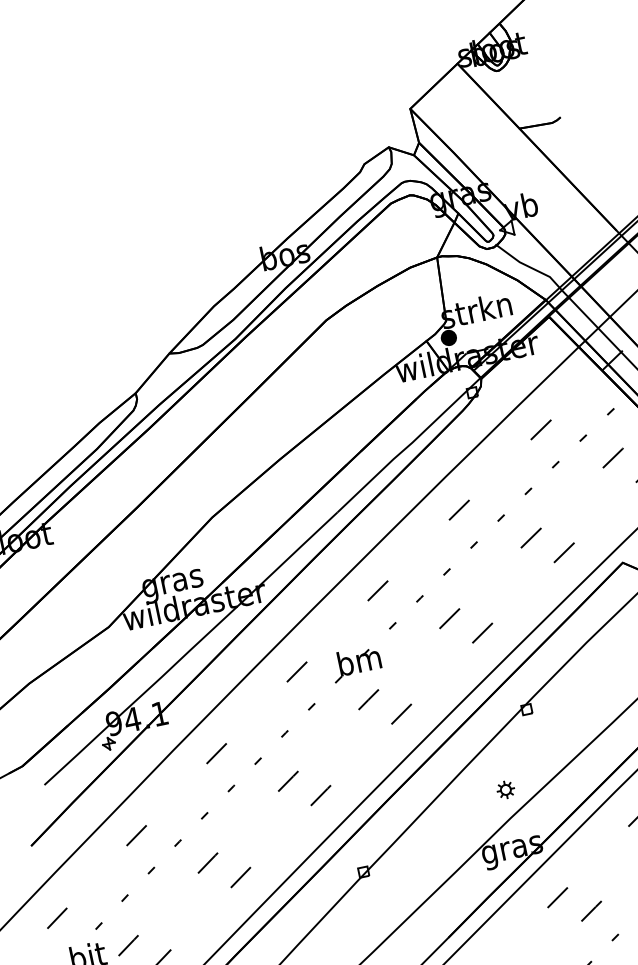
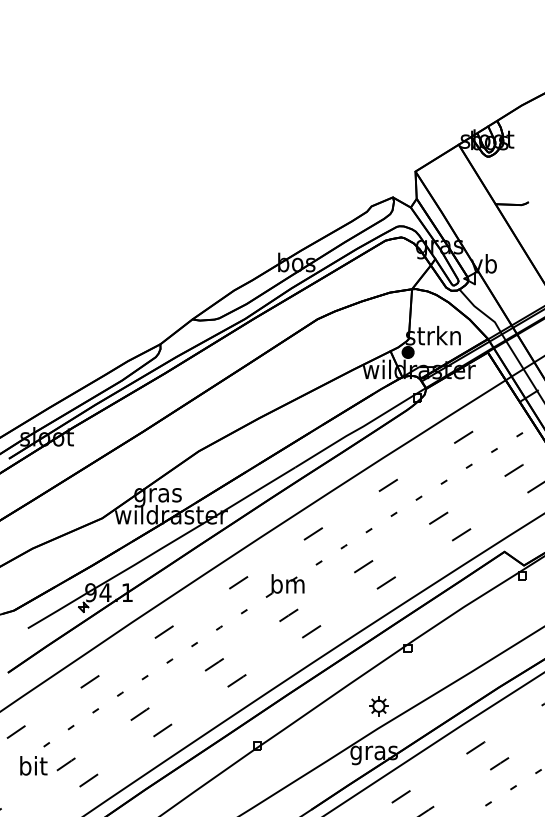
part: (505, 790) -> (378, 706), size x1.43

